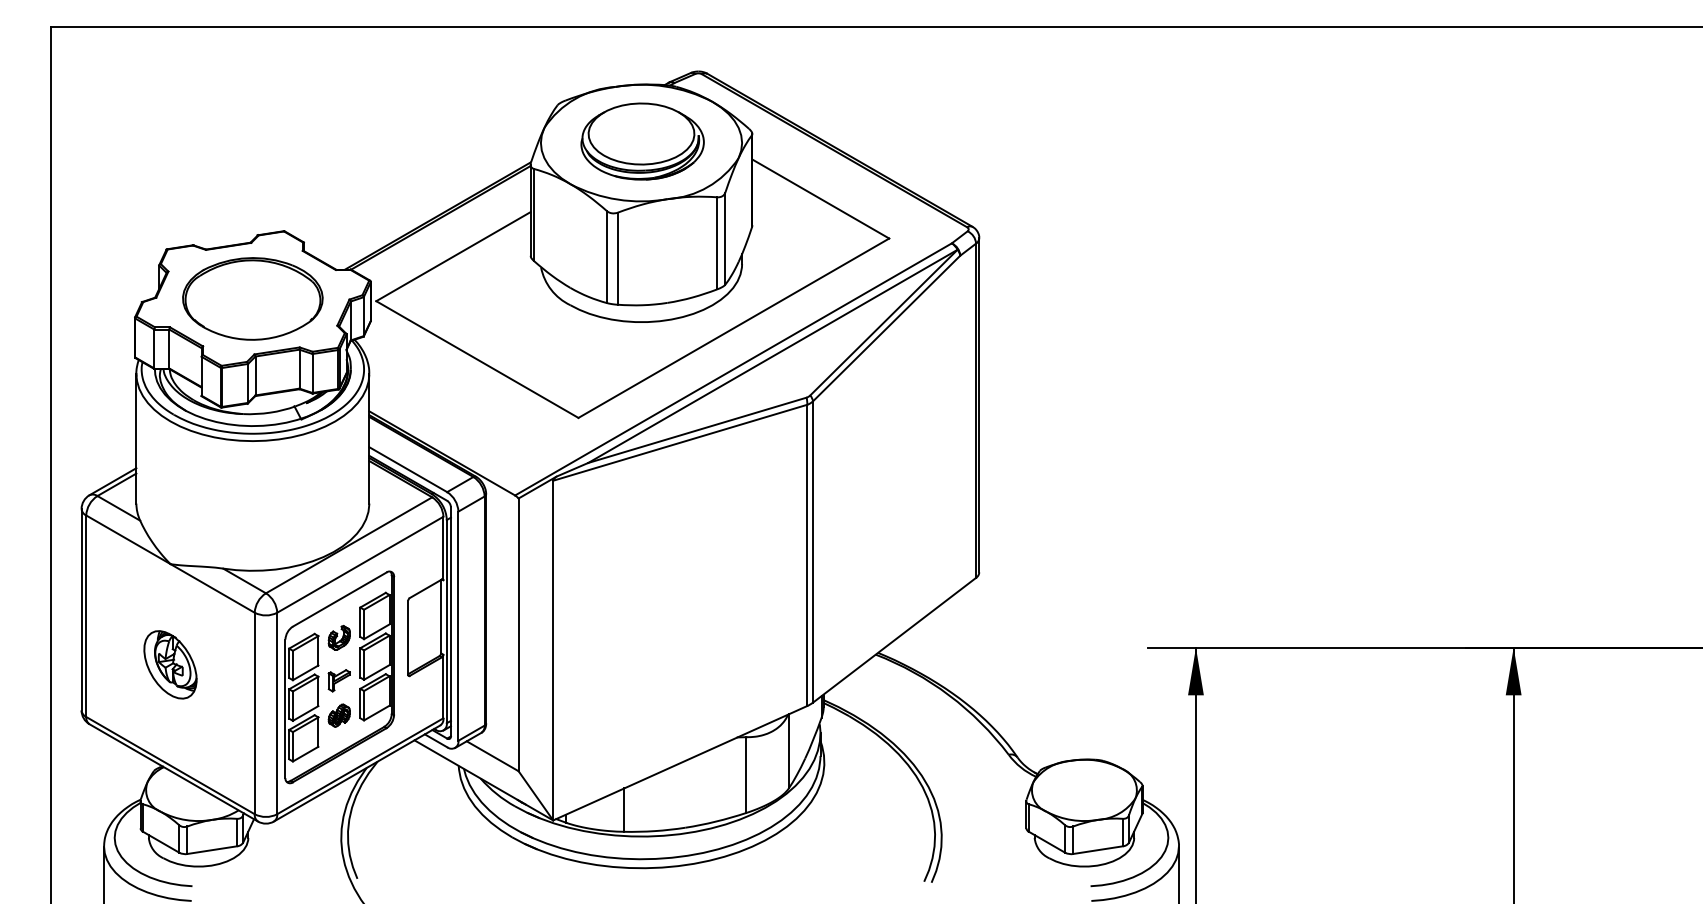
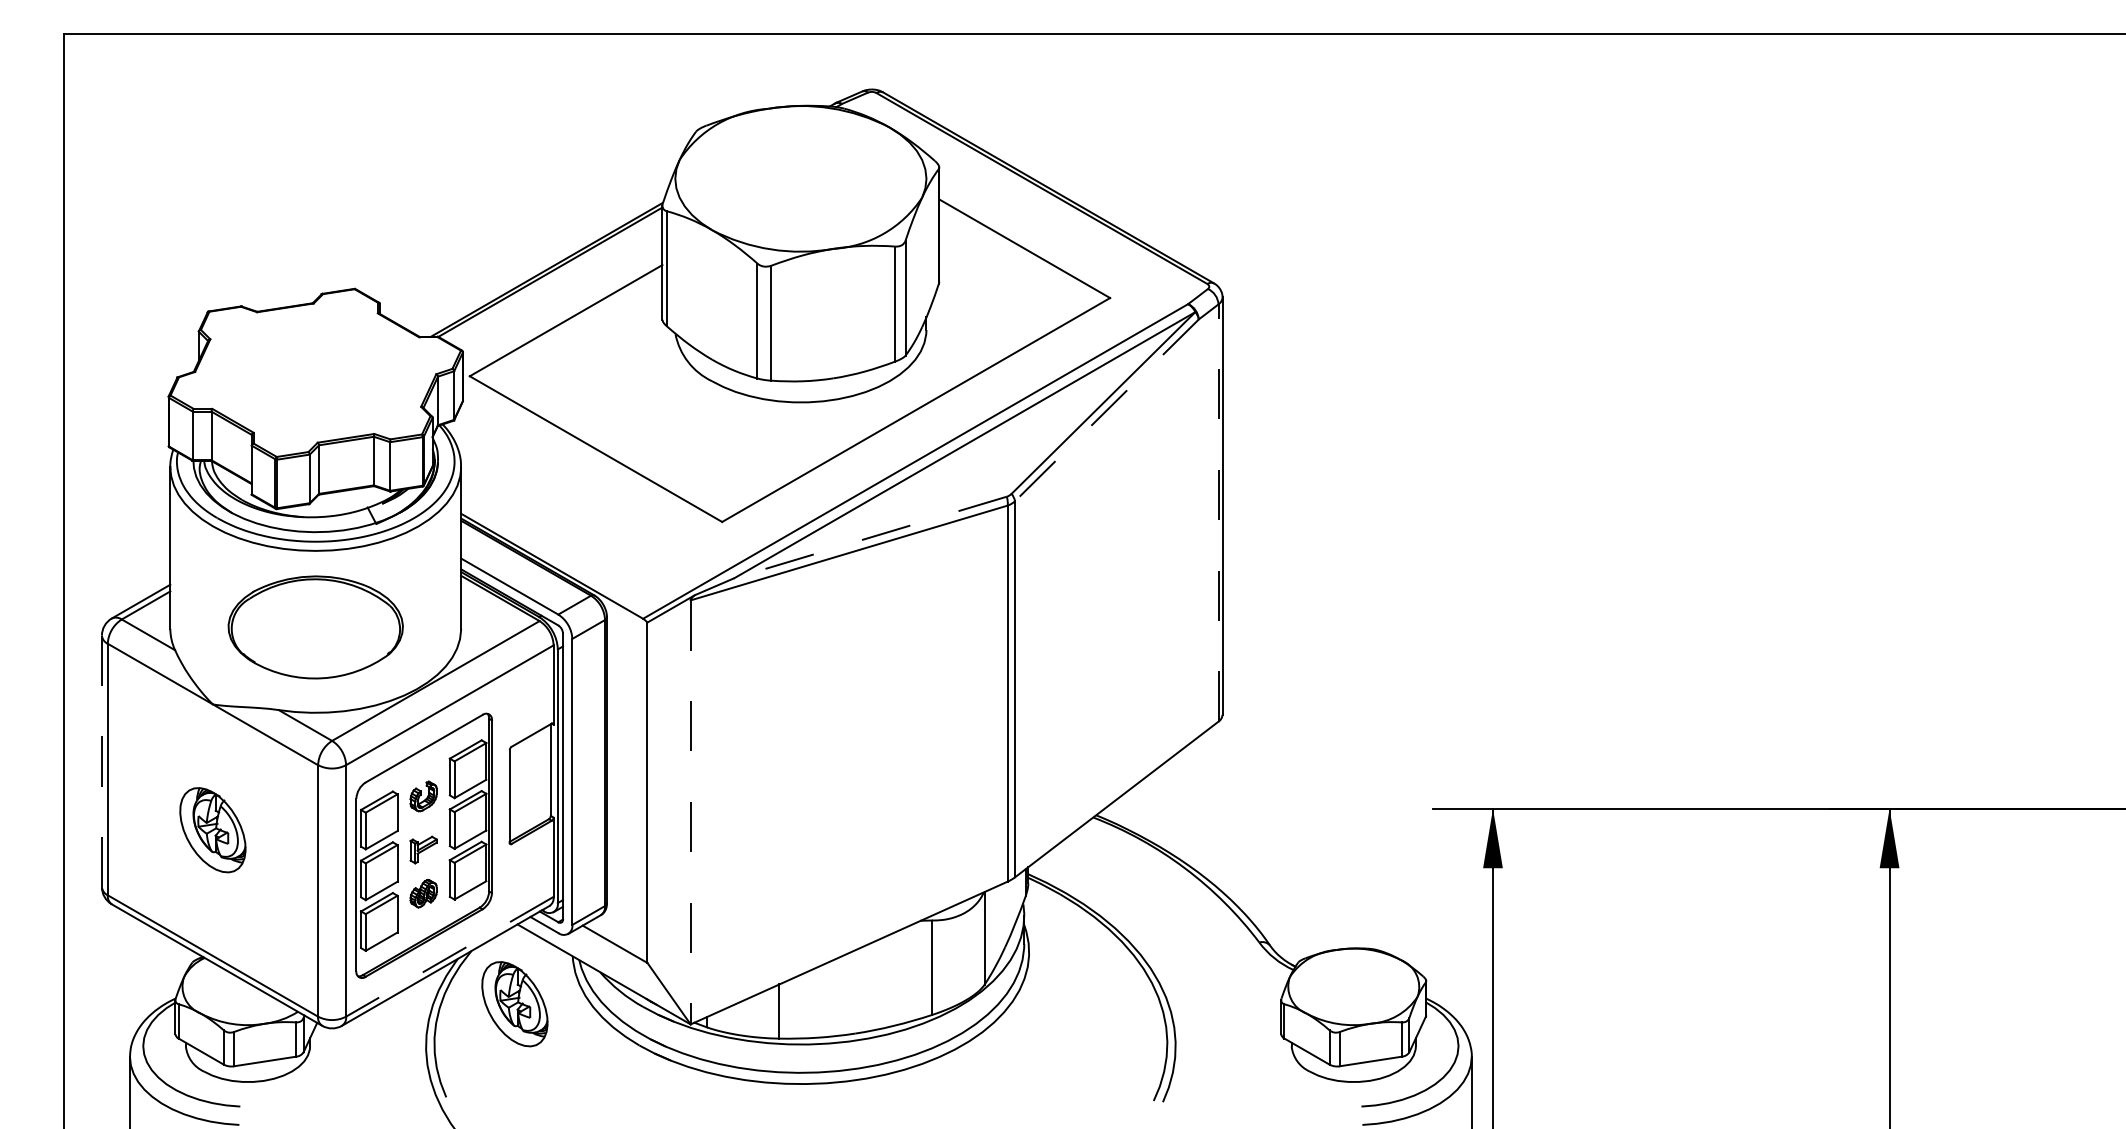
part: (642, 141) -> (802, 176), removed
part: (252, 298) -> (315, 627), moved
line: (886, 328) -> (1106, 410), solid -> dashed
line: (976, 411) -> (1218, 513), solid -> dashed
line: (697, 430) -> (870, 537), solid -> dashed
line: (81, 609) -> (101, 761), solid -> dashed
line: (553, 650) -> (690, 812), solid -> dashed
line: (360, 766) -> (449, 956), solid -> dashed
part: (412, 804) -> (514, 1004), added

